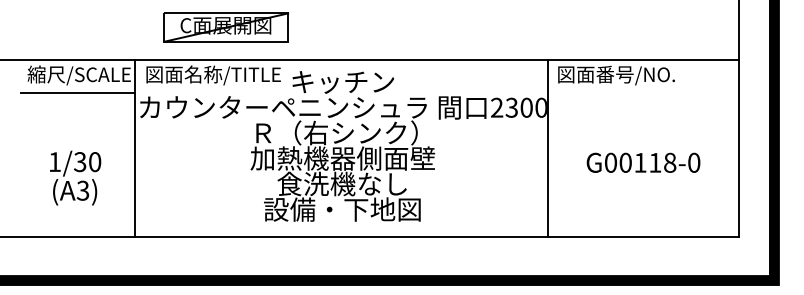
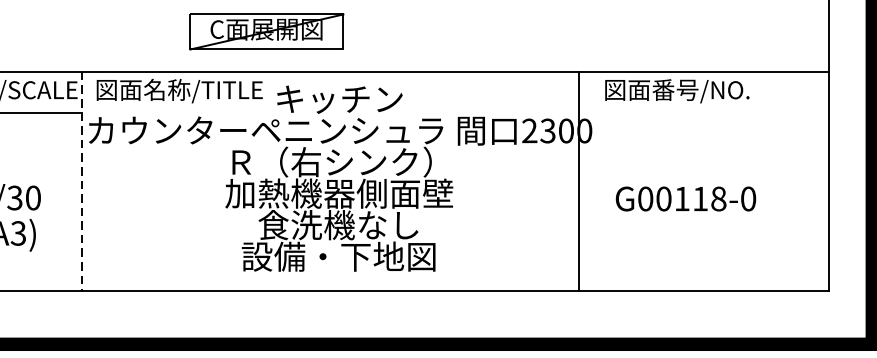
part: (226, 27) -> (267, 31), moved
line: (134, 148) -> (82, 181), solid -> dashed
line: (547, 148) -> (578, 181), moved
text: (643, 162) -> (685, 198), moved

